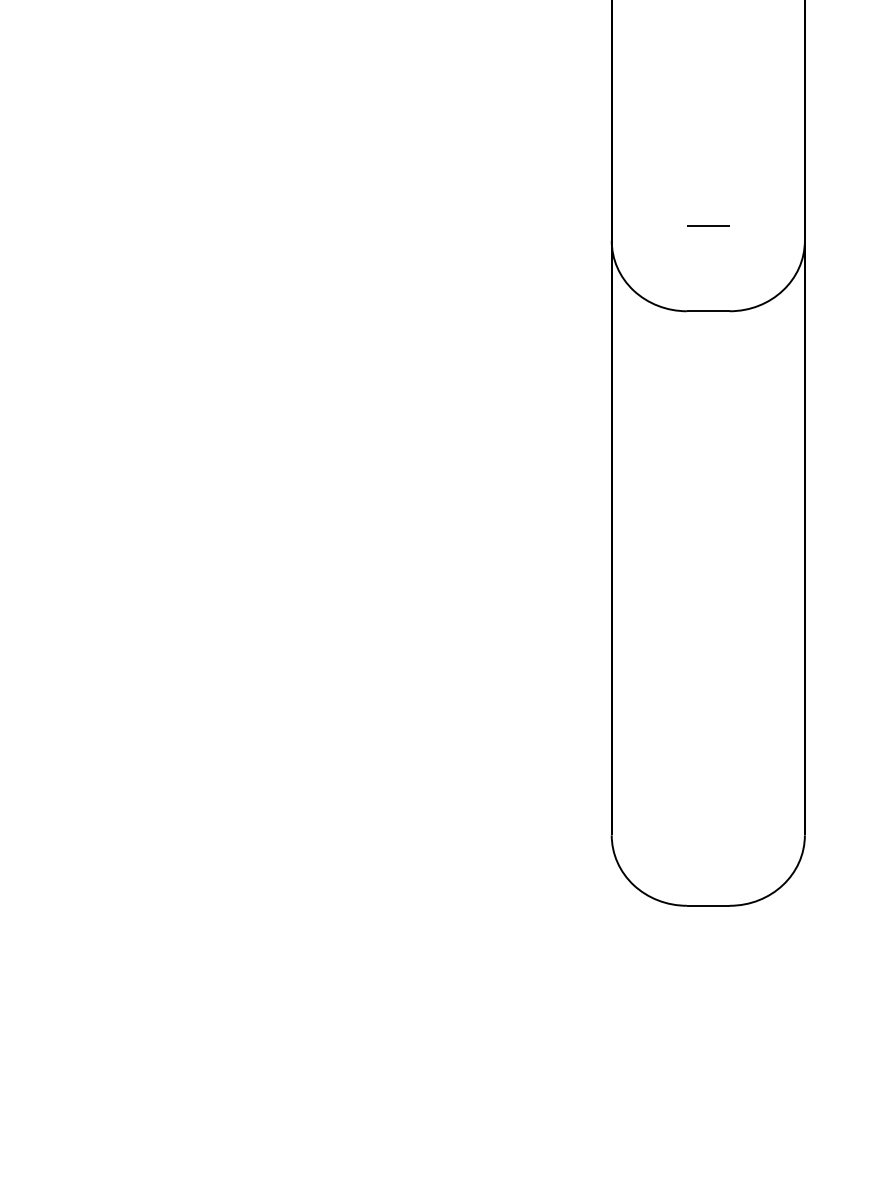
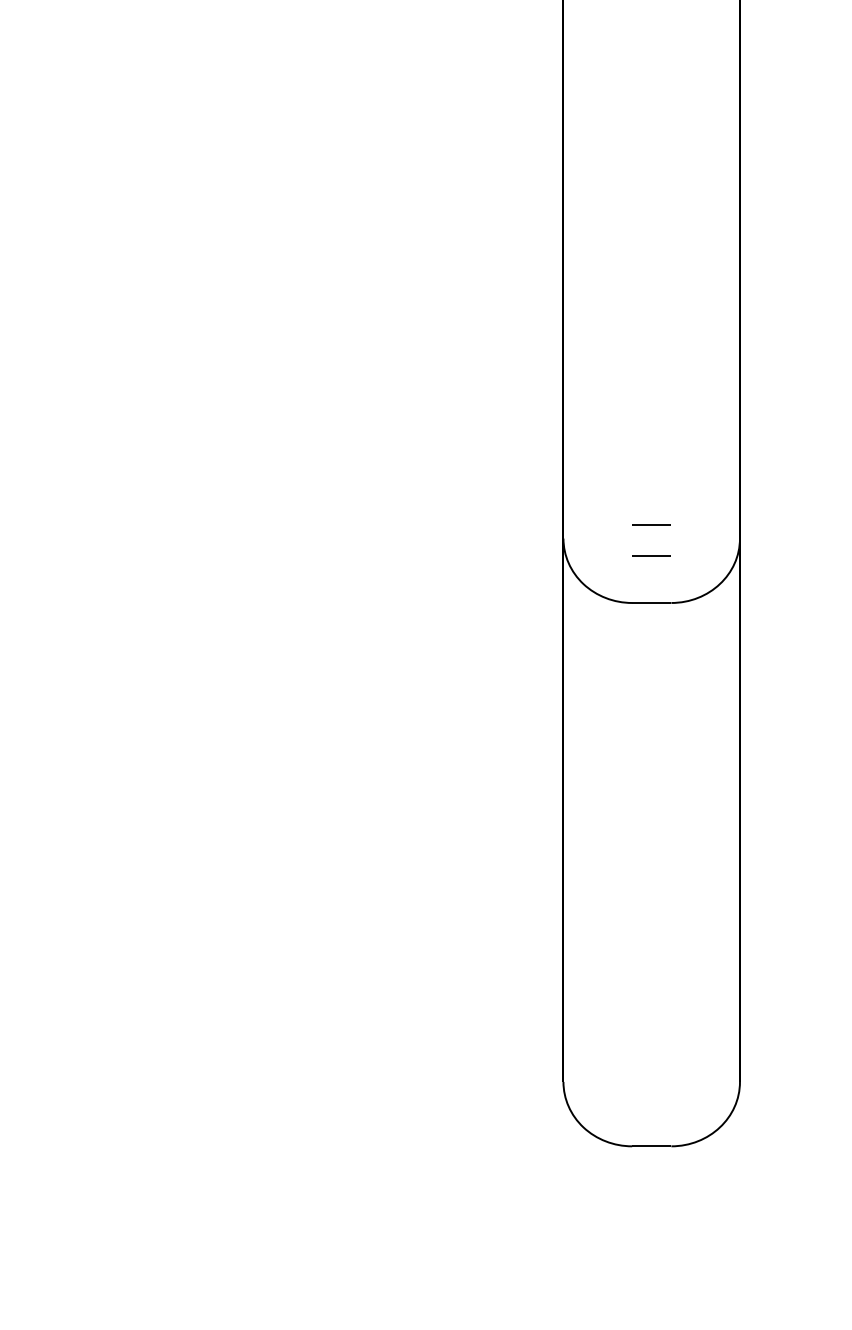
line: (708, 259) -> (651, 555), added

